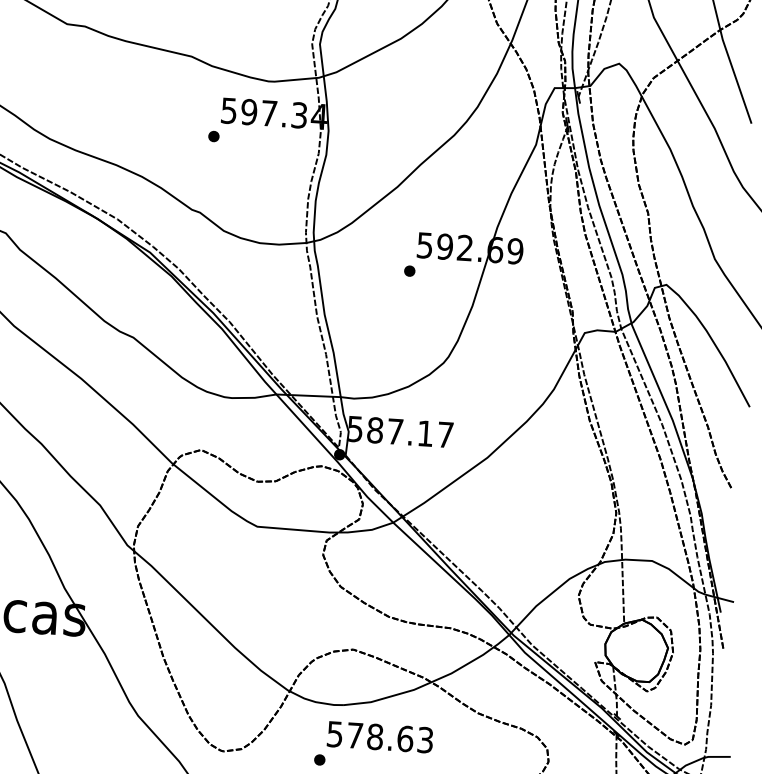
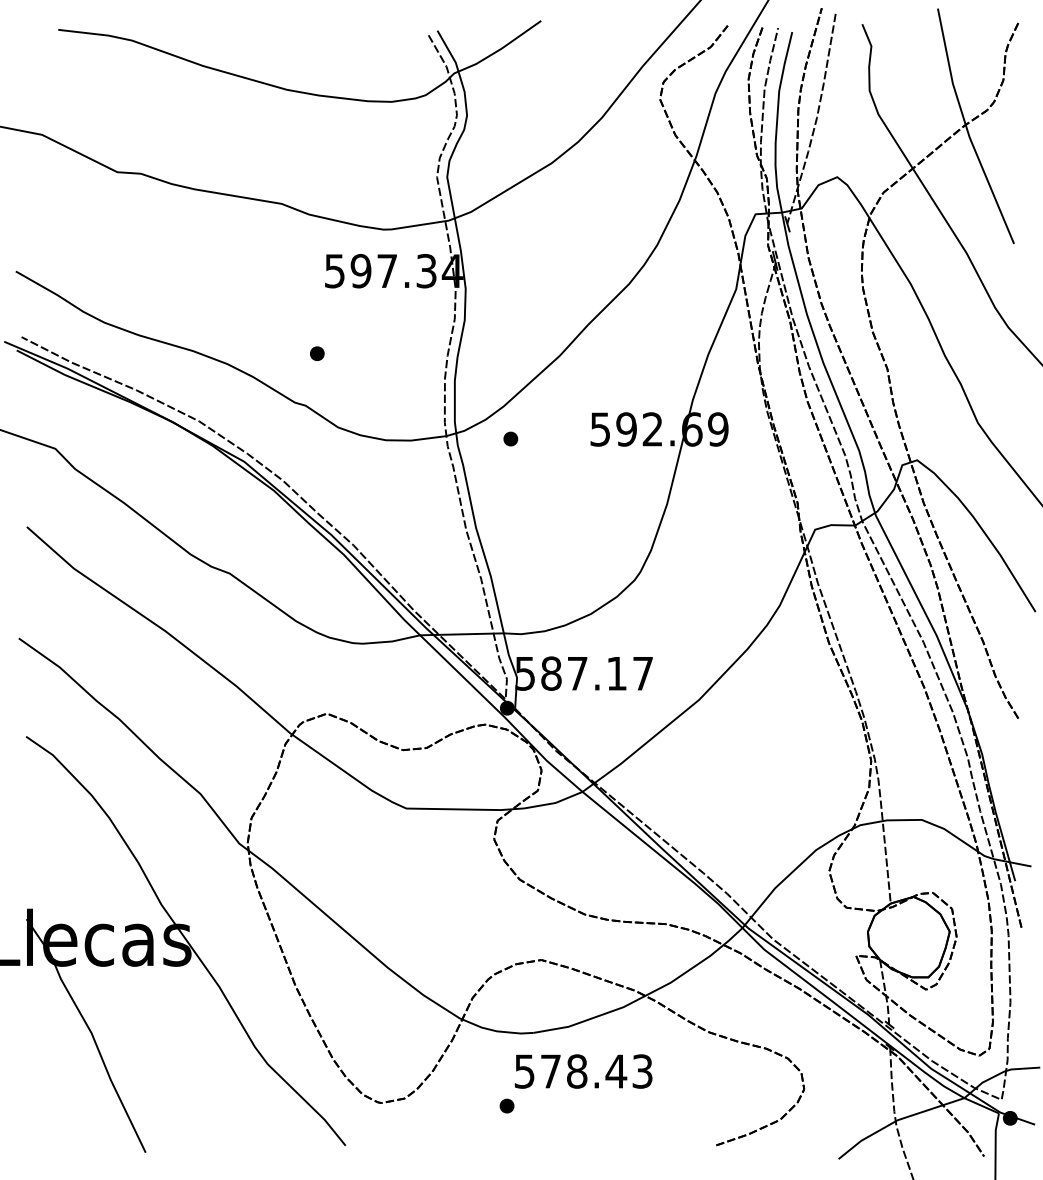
part: (214, 136) -> (317, 353), moved
part: (409, 270) -> (510, 438), moved
text: (405, 738) -> (616, 1071), 578.63 -> 578.43

